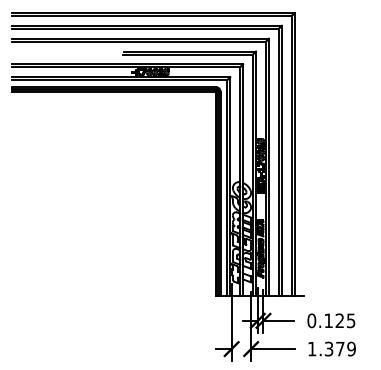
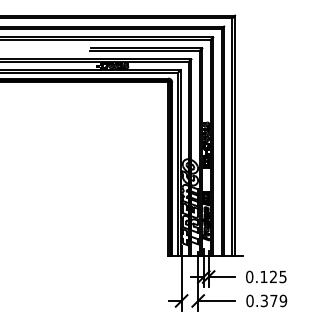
text: (311, 348) -> (249, 300), 1.379 -> 0.379

